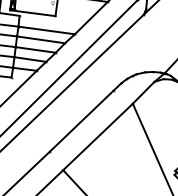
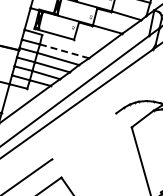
line: (46, 30) -> (64, 51), solid -> dashed
line: (82, 121) -> (84, 136), removed
line: (97, 137) -> (96, 152), removed

